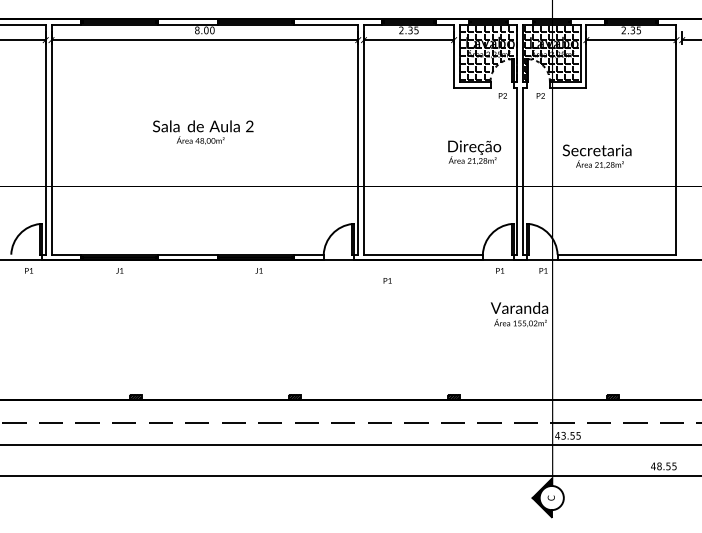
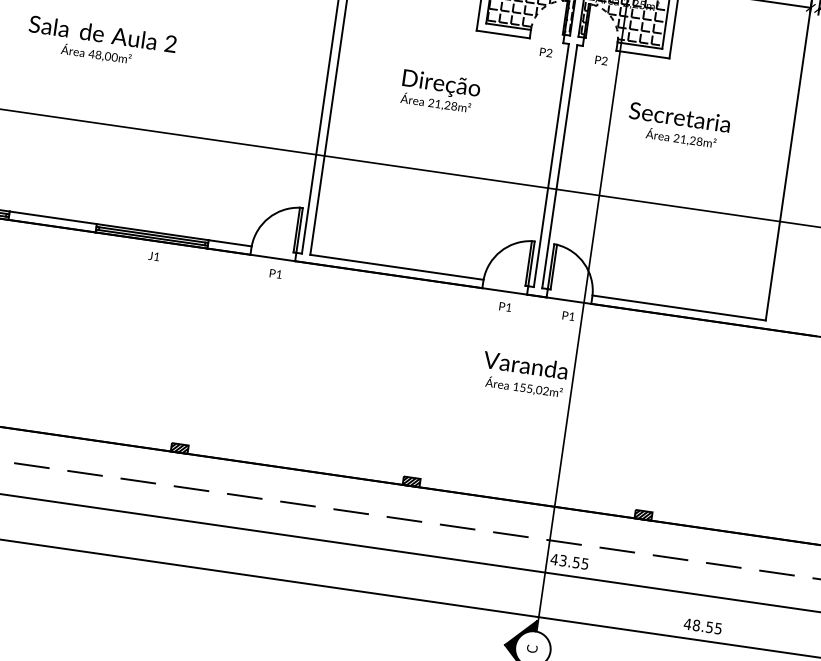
text: (474, 152) -> (440, 91), moved
text: (596, 156) -> (677, 126), moved
text: (387, 280) -> (275, 273), moved

